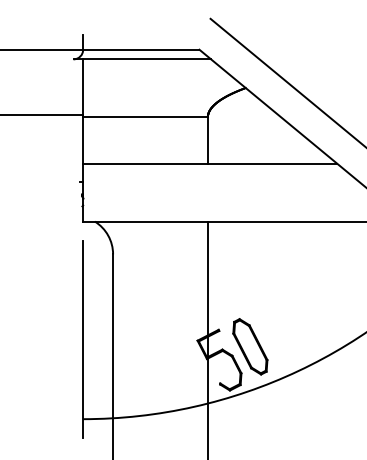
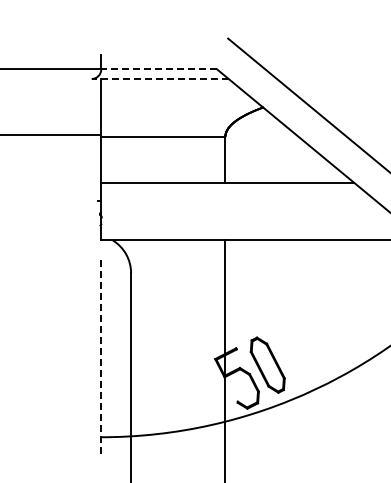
line: (141, 49) -> (159, 69), solid -> dashed
line: (142, 59) -> (160, 79), solid -> dashed
line: (83, 340) -> (101, 358), solid -> dashed

